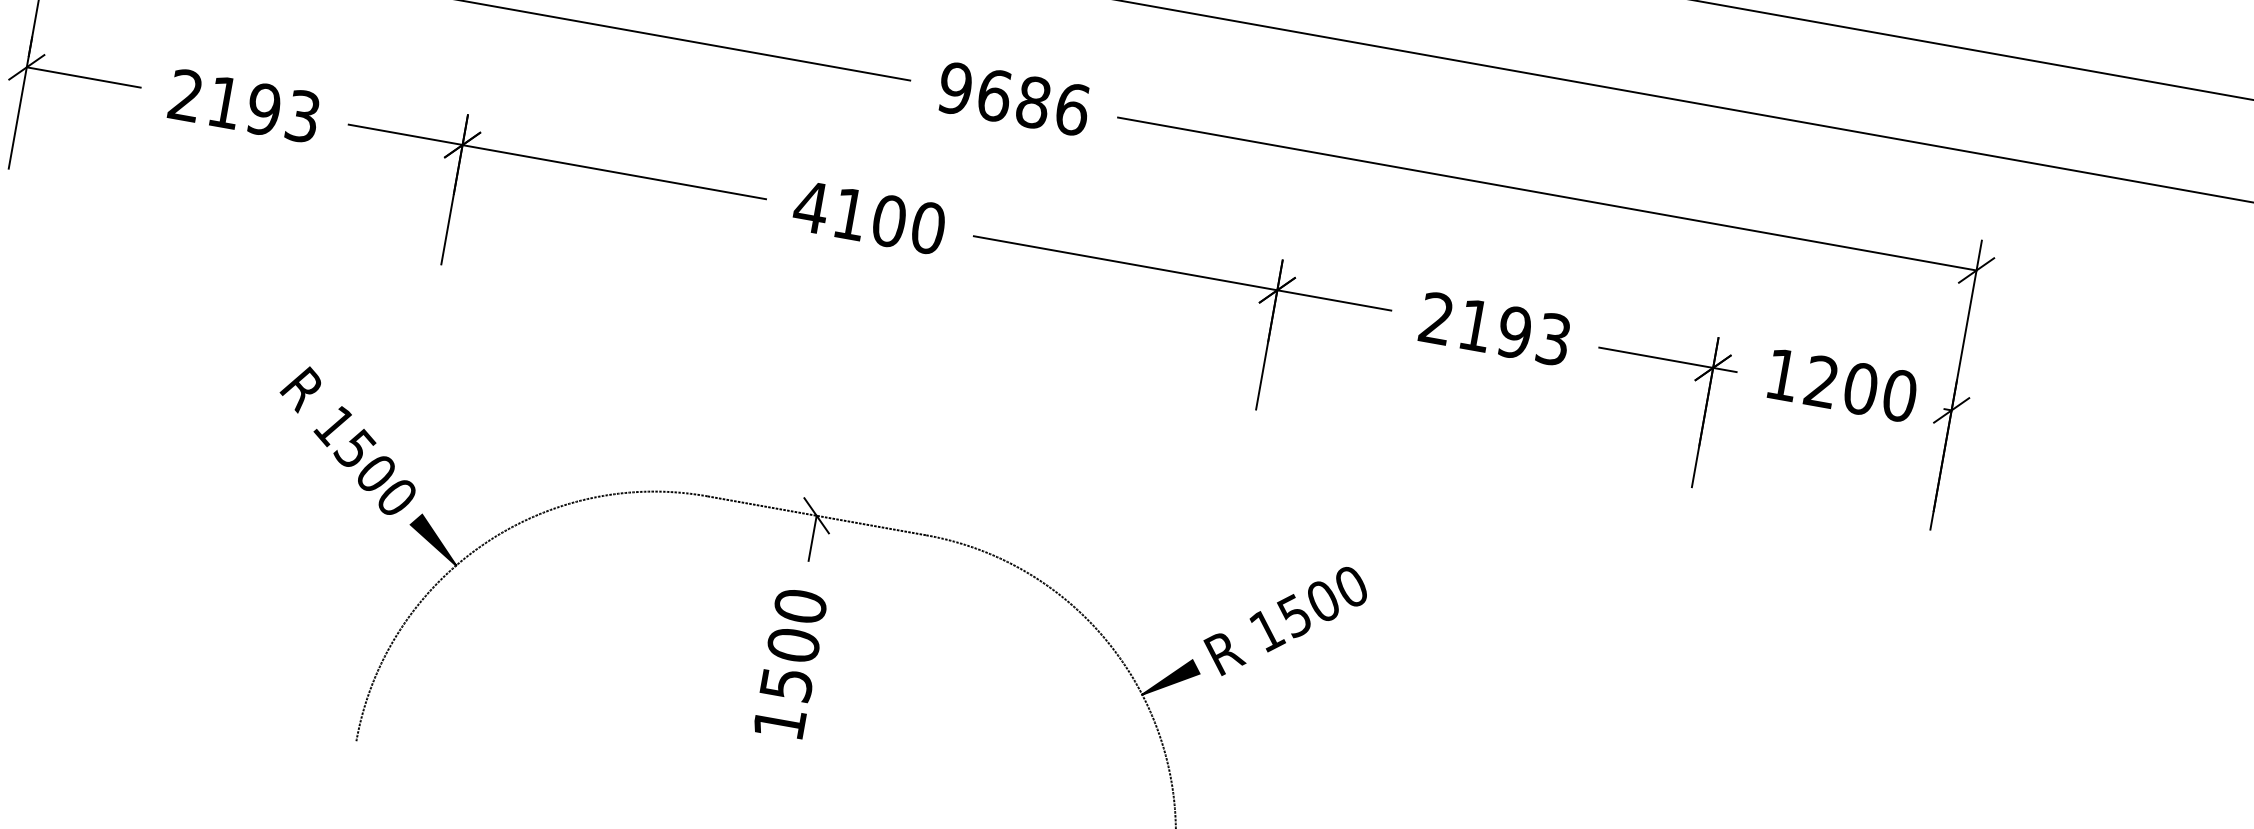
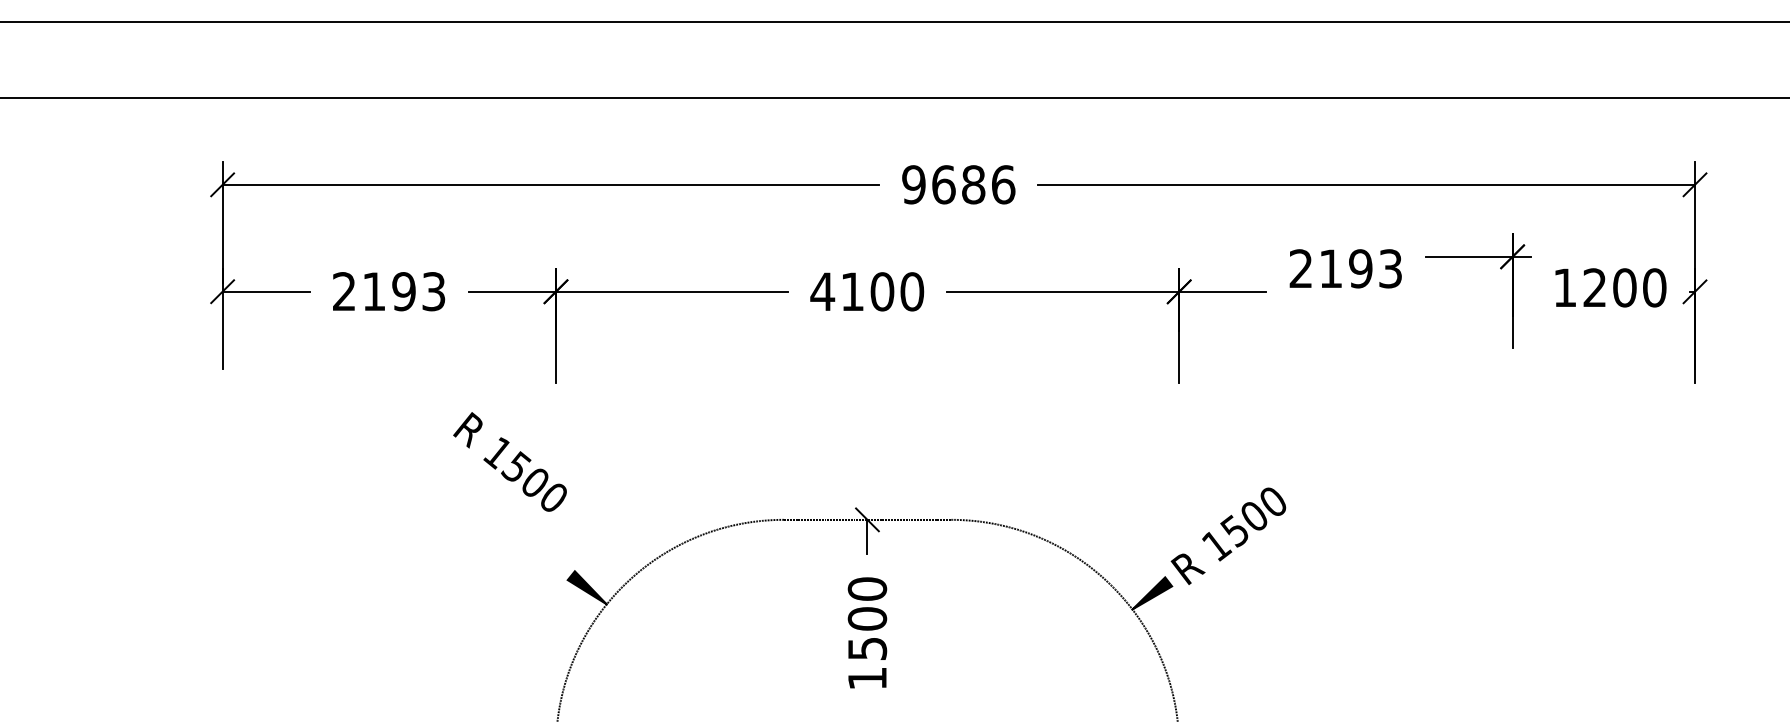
text: (1494, 328) -> (1345, 268), moved
part: (1694, 381) -> (1500, 269), moved
text: (347, 439) -> (509, 461), moved

